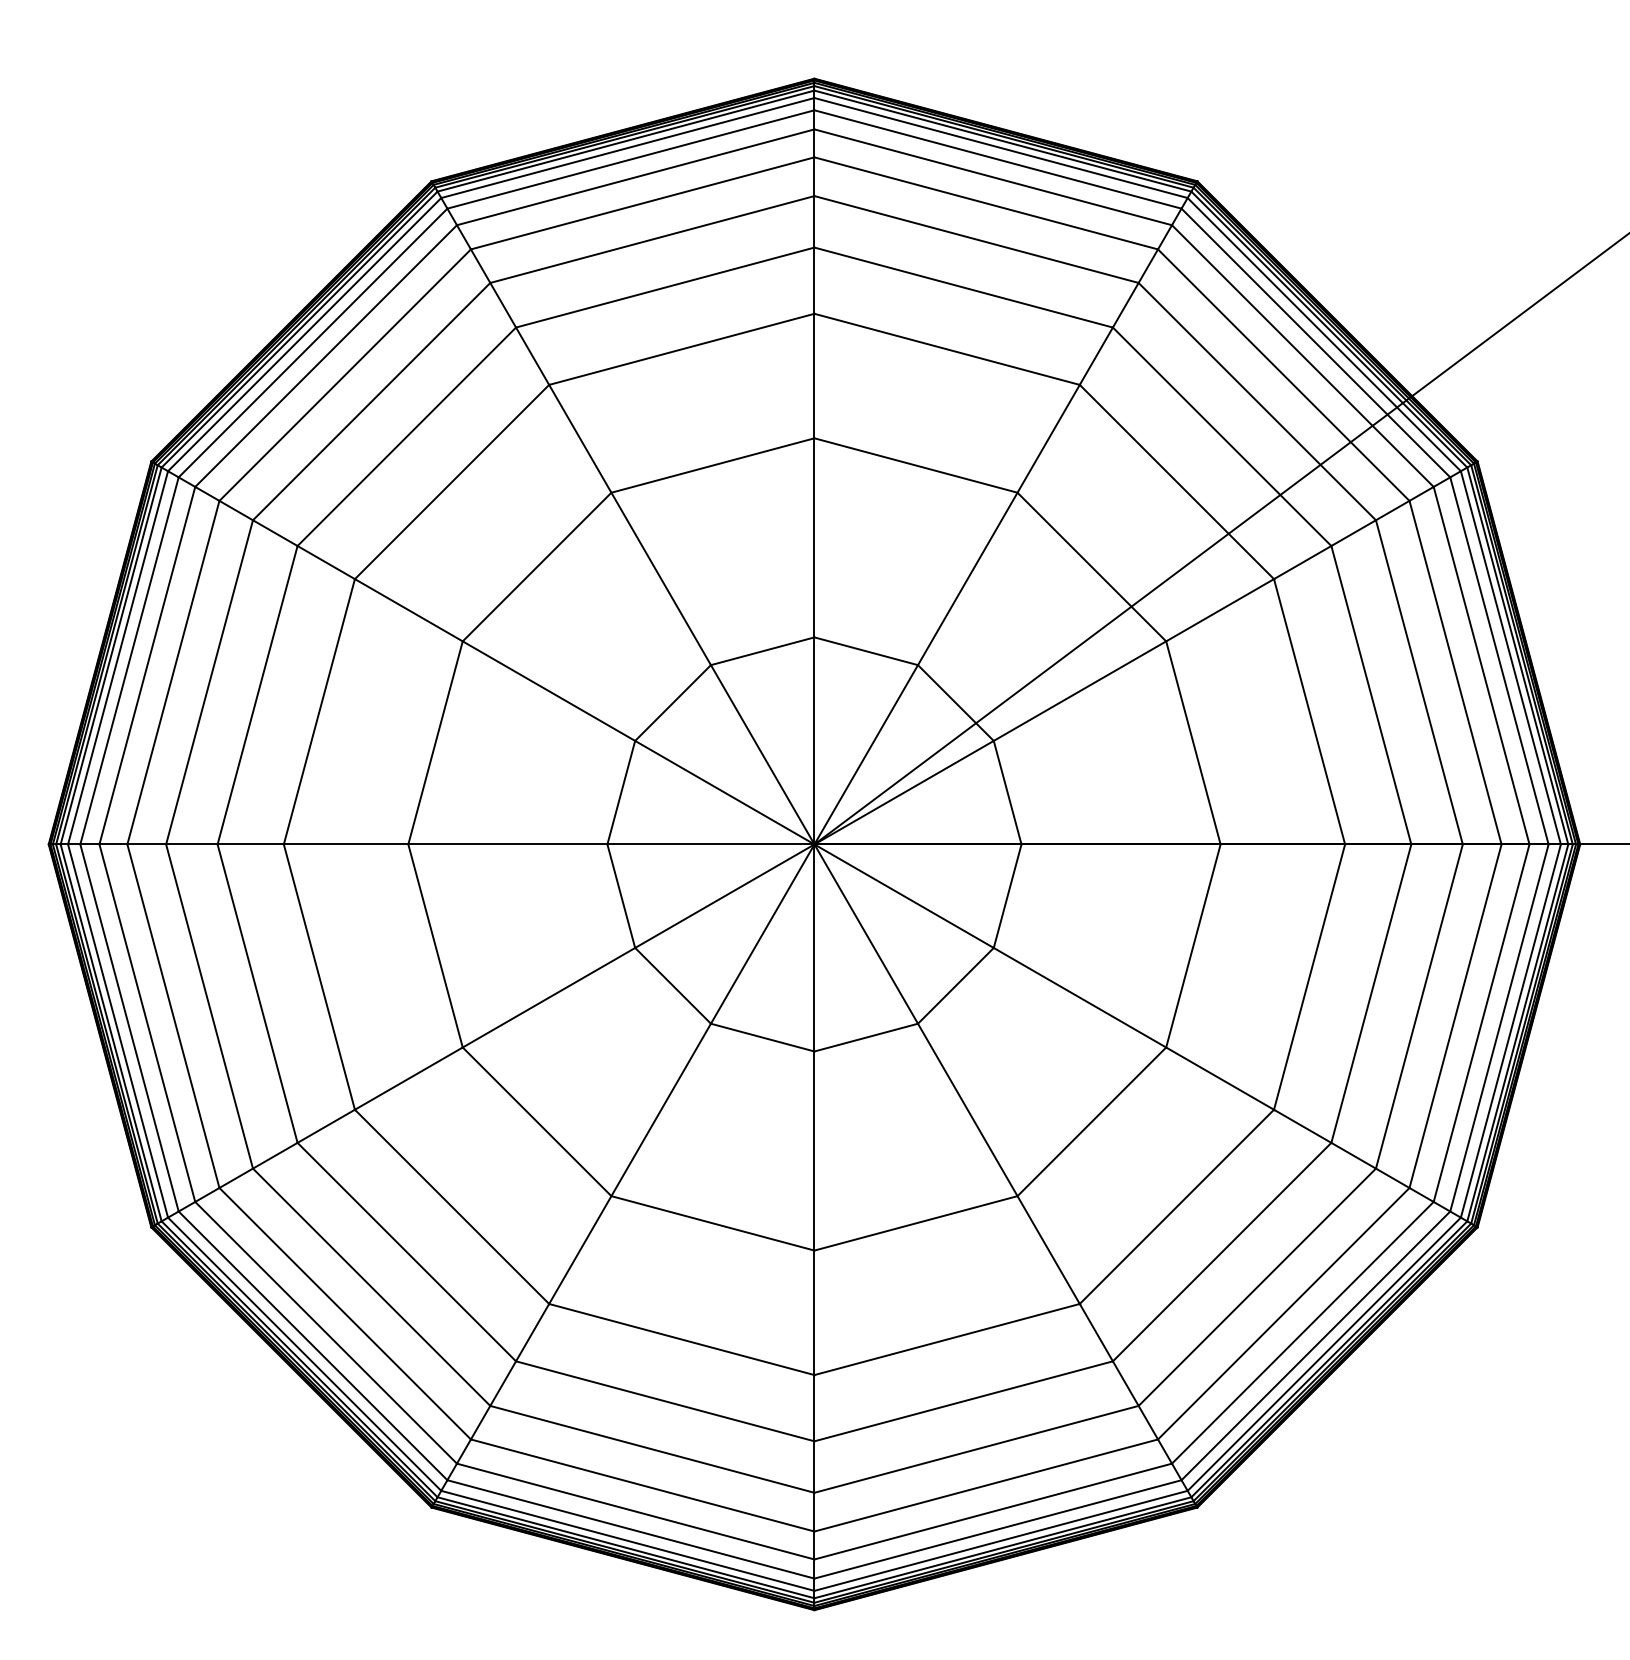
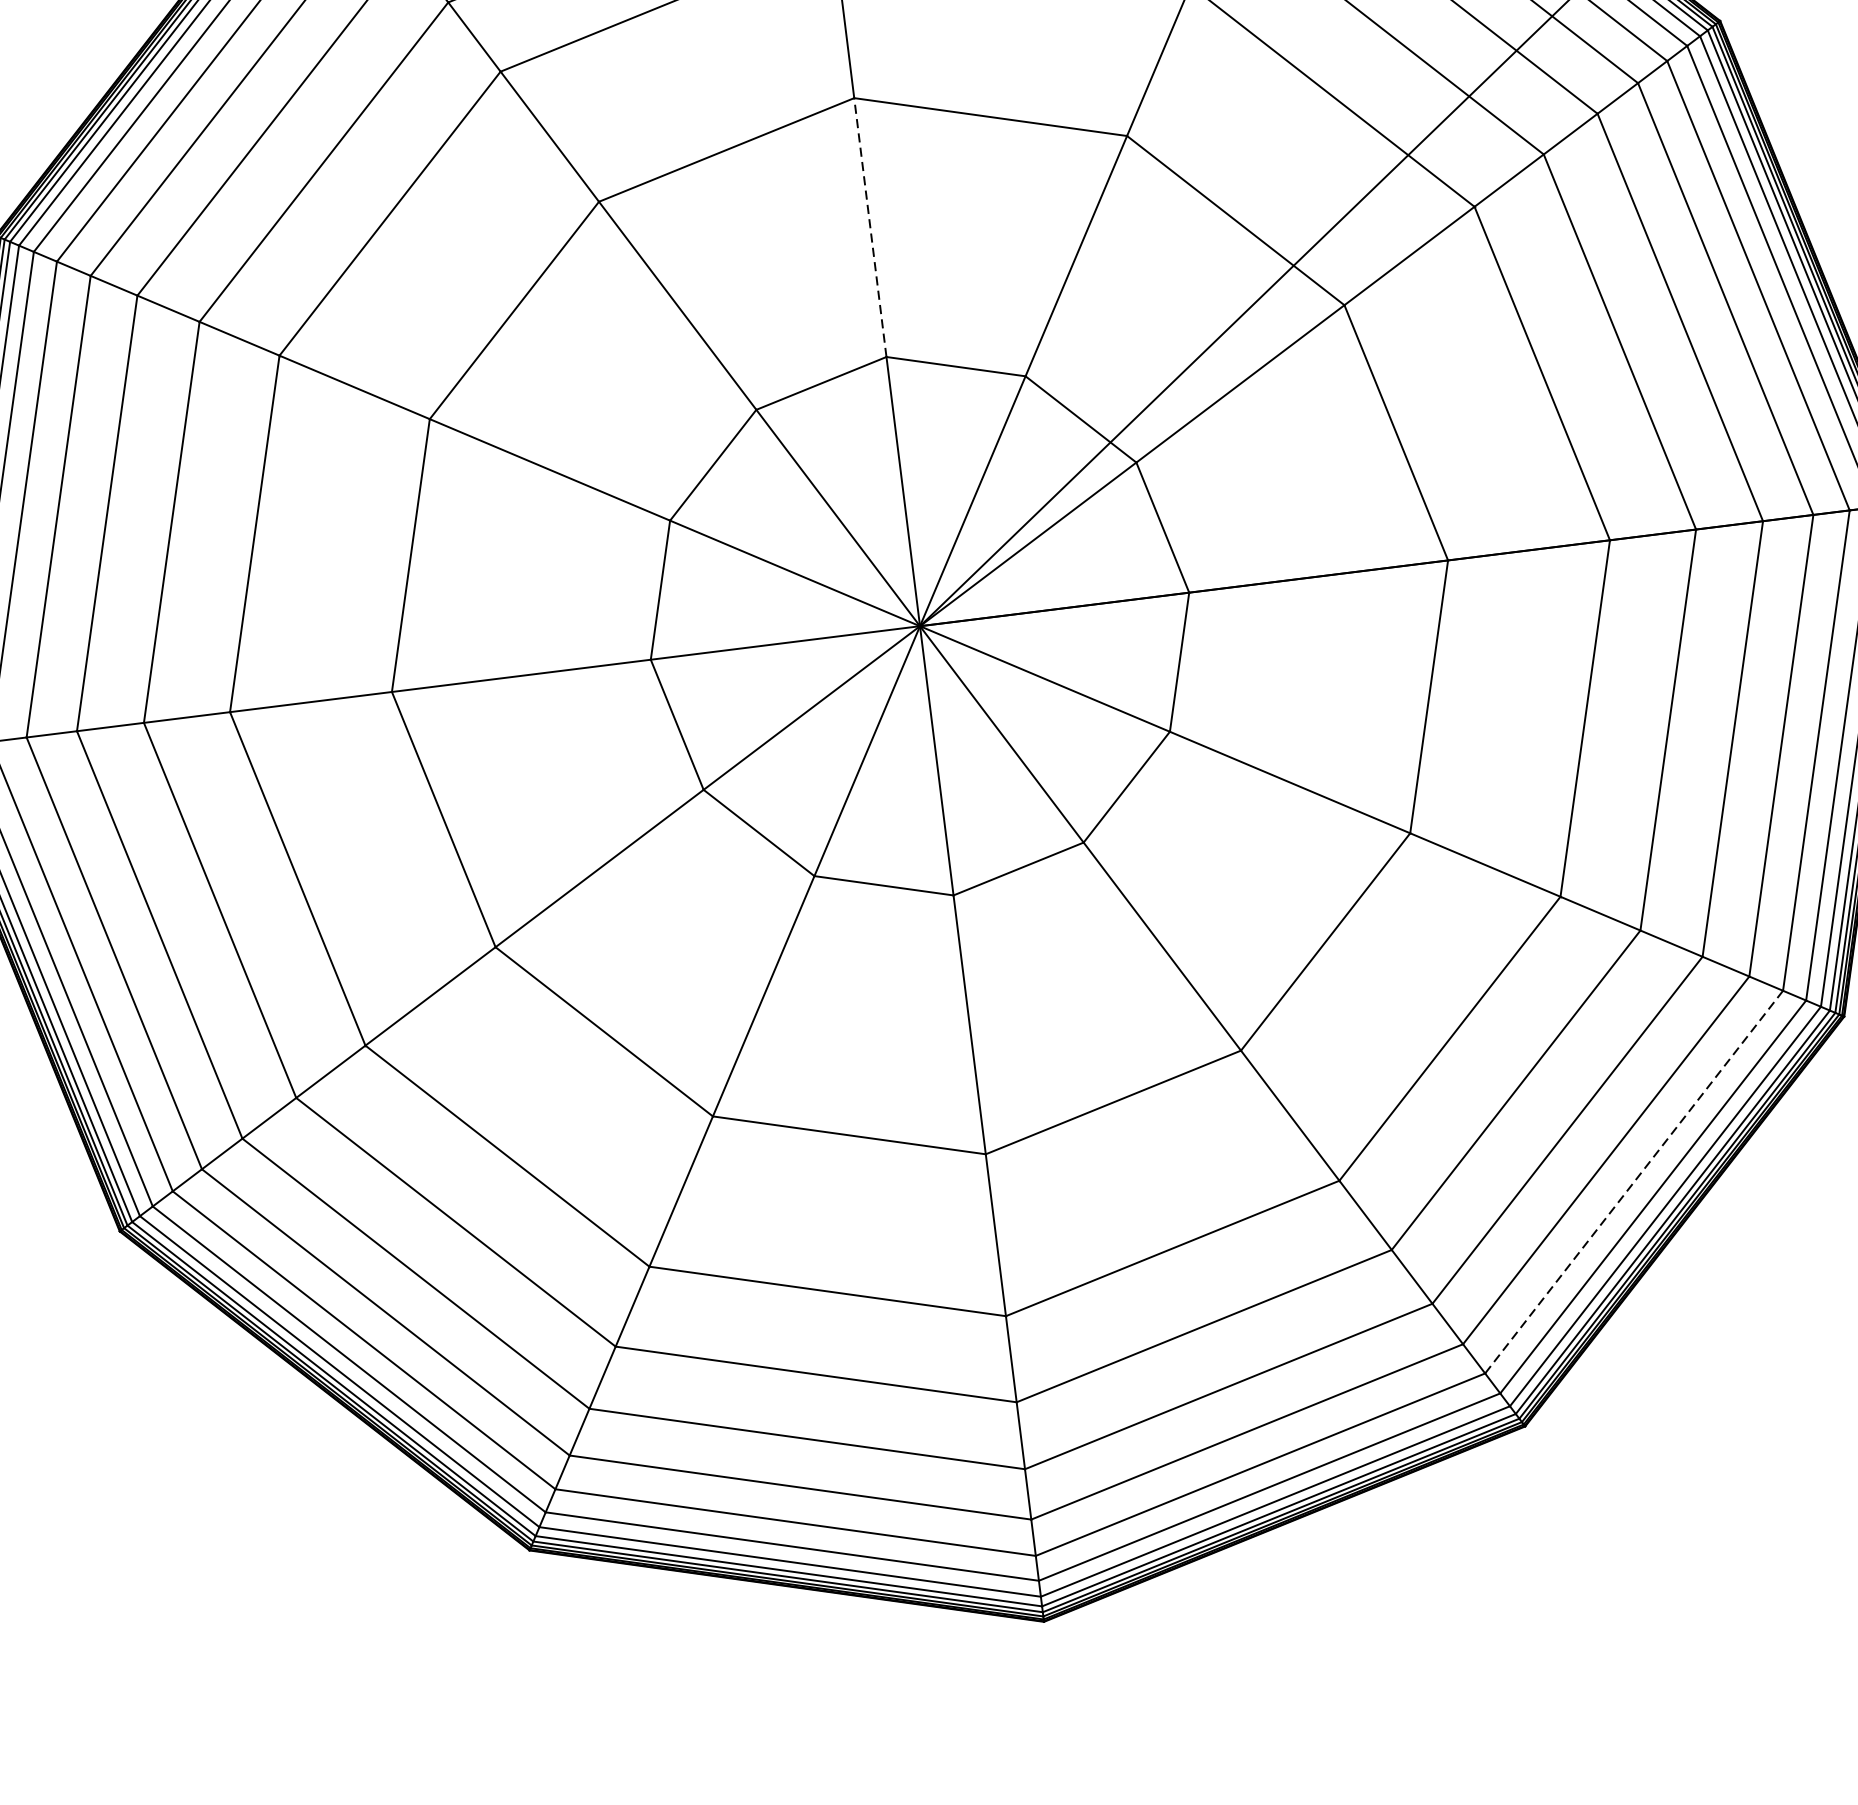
line: (814, 537) -> (870, 227), solid -> dashed
line: (1302, 1333) -> (1633, 1183), solid -> dashed

